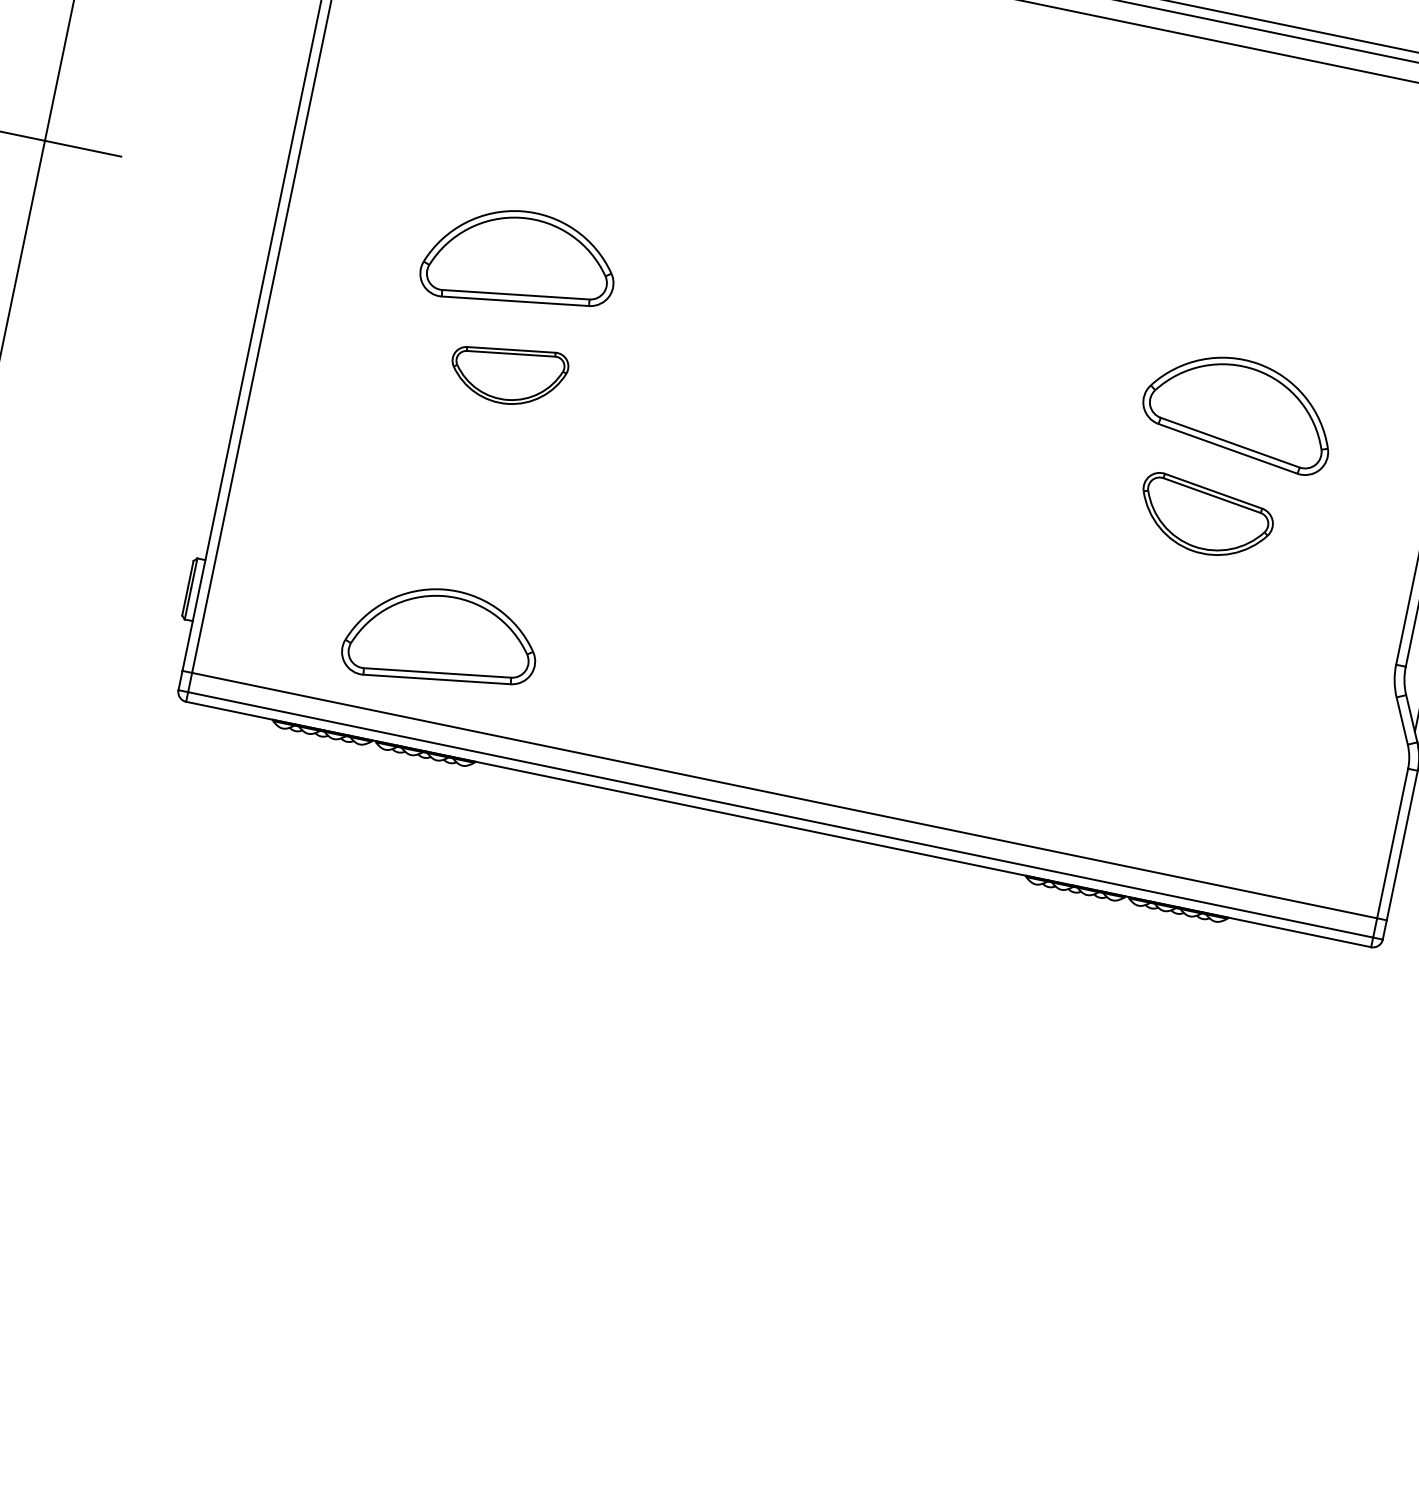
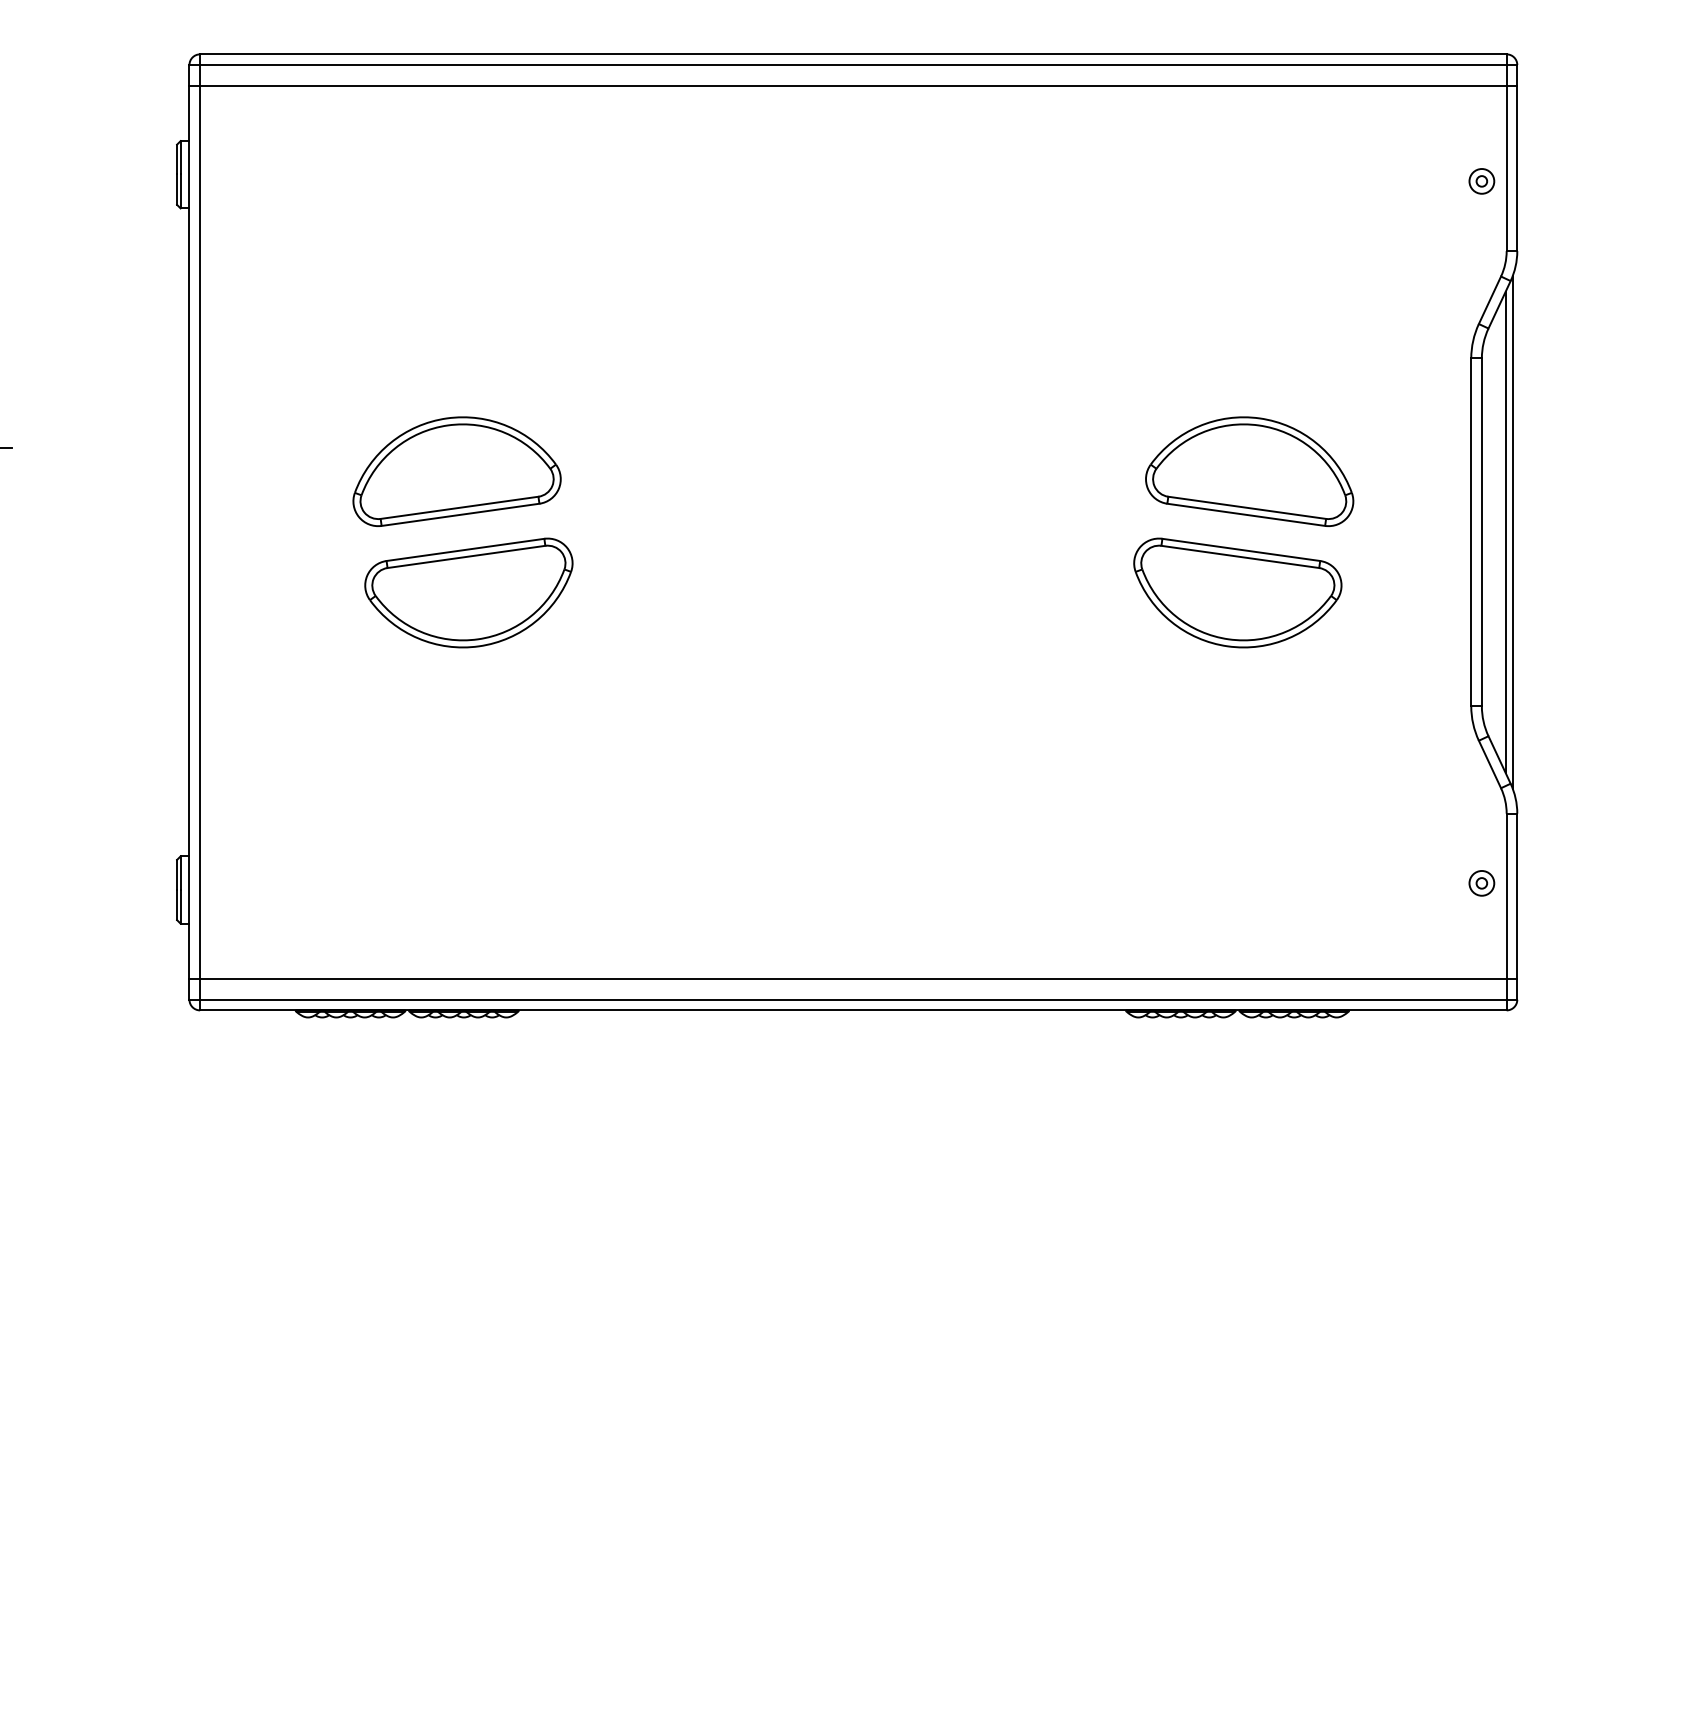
part: (508, 373) -> (468, 592), size x1.67
part: (1205, 517) -> (1237, 592), size x1.43
part: (441, 639) -> (456, 888), removed
part: (1372, 827) -> (1481, 883), added

